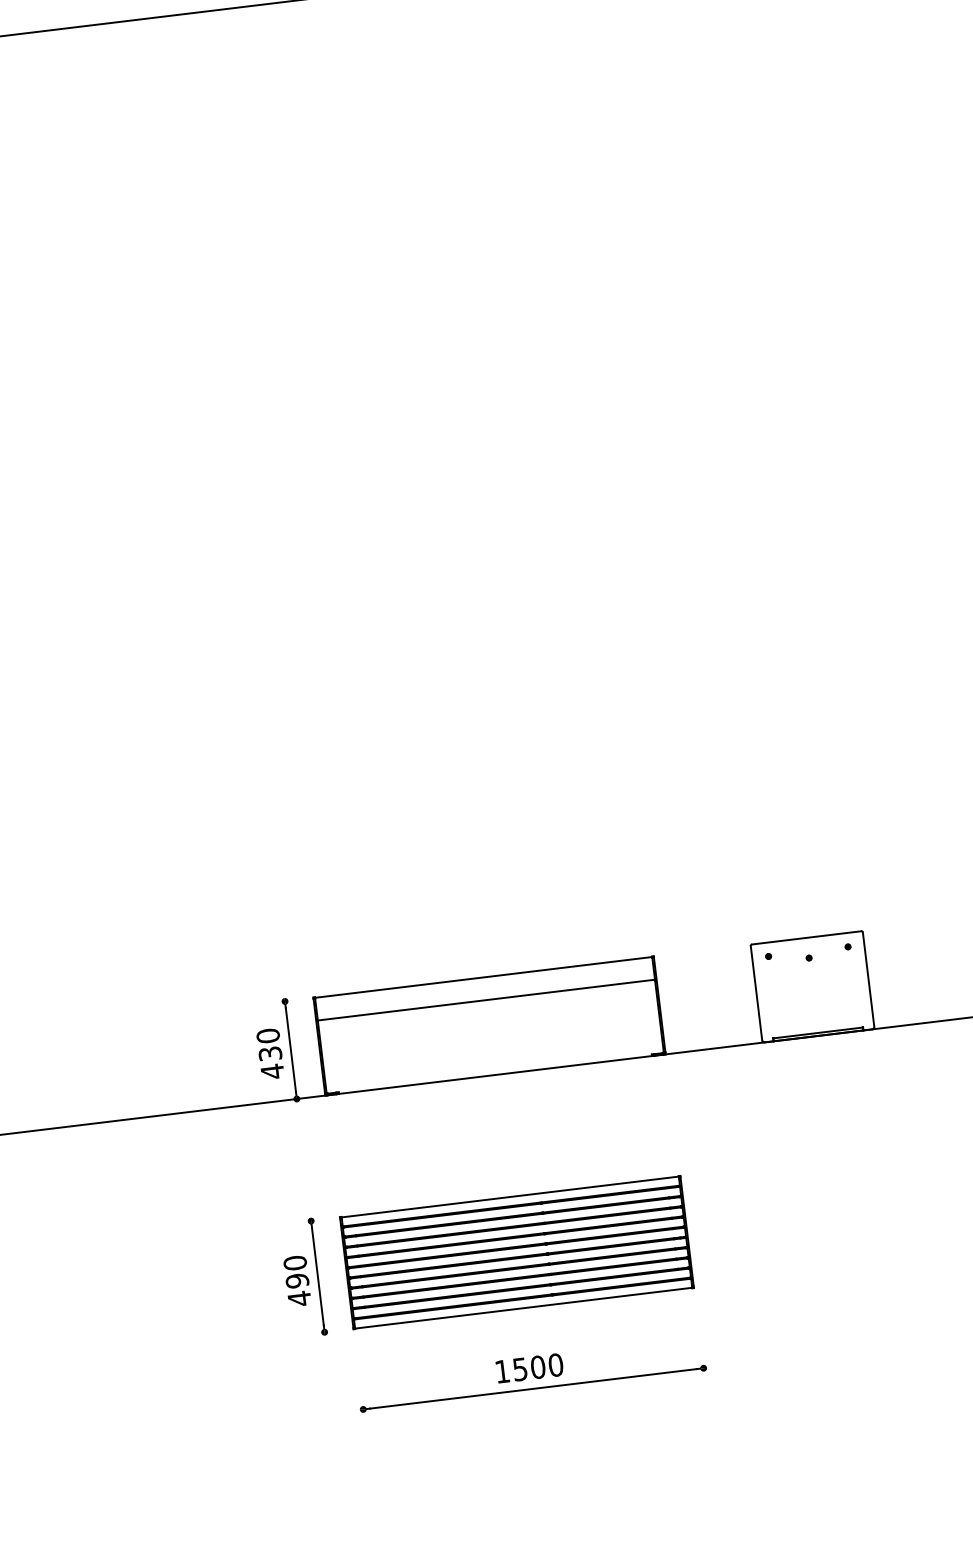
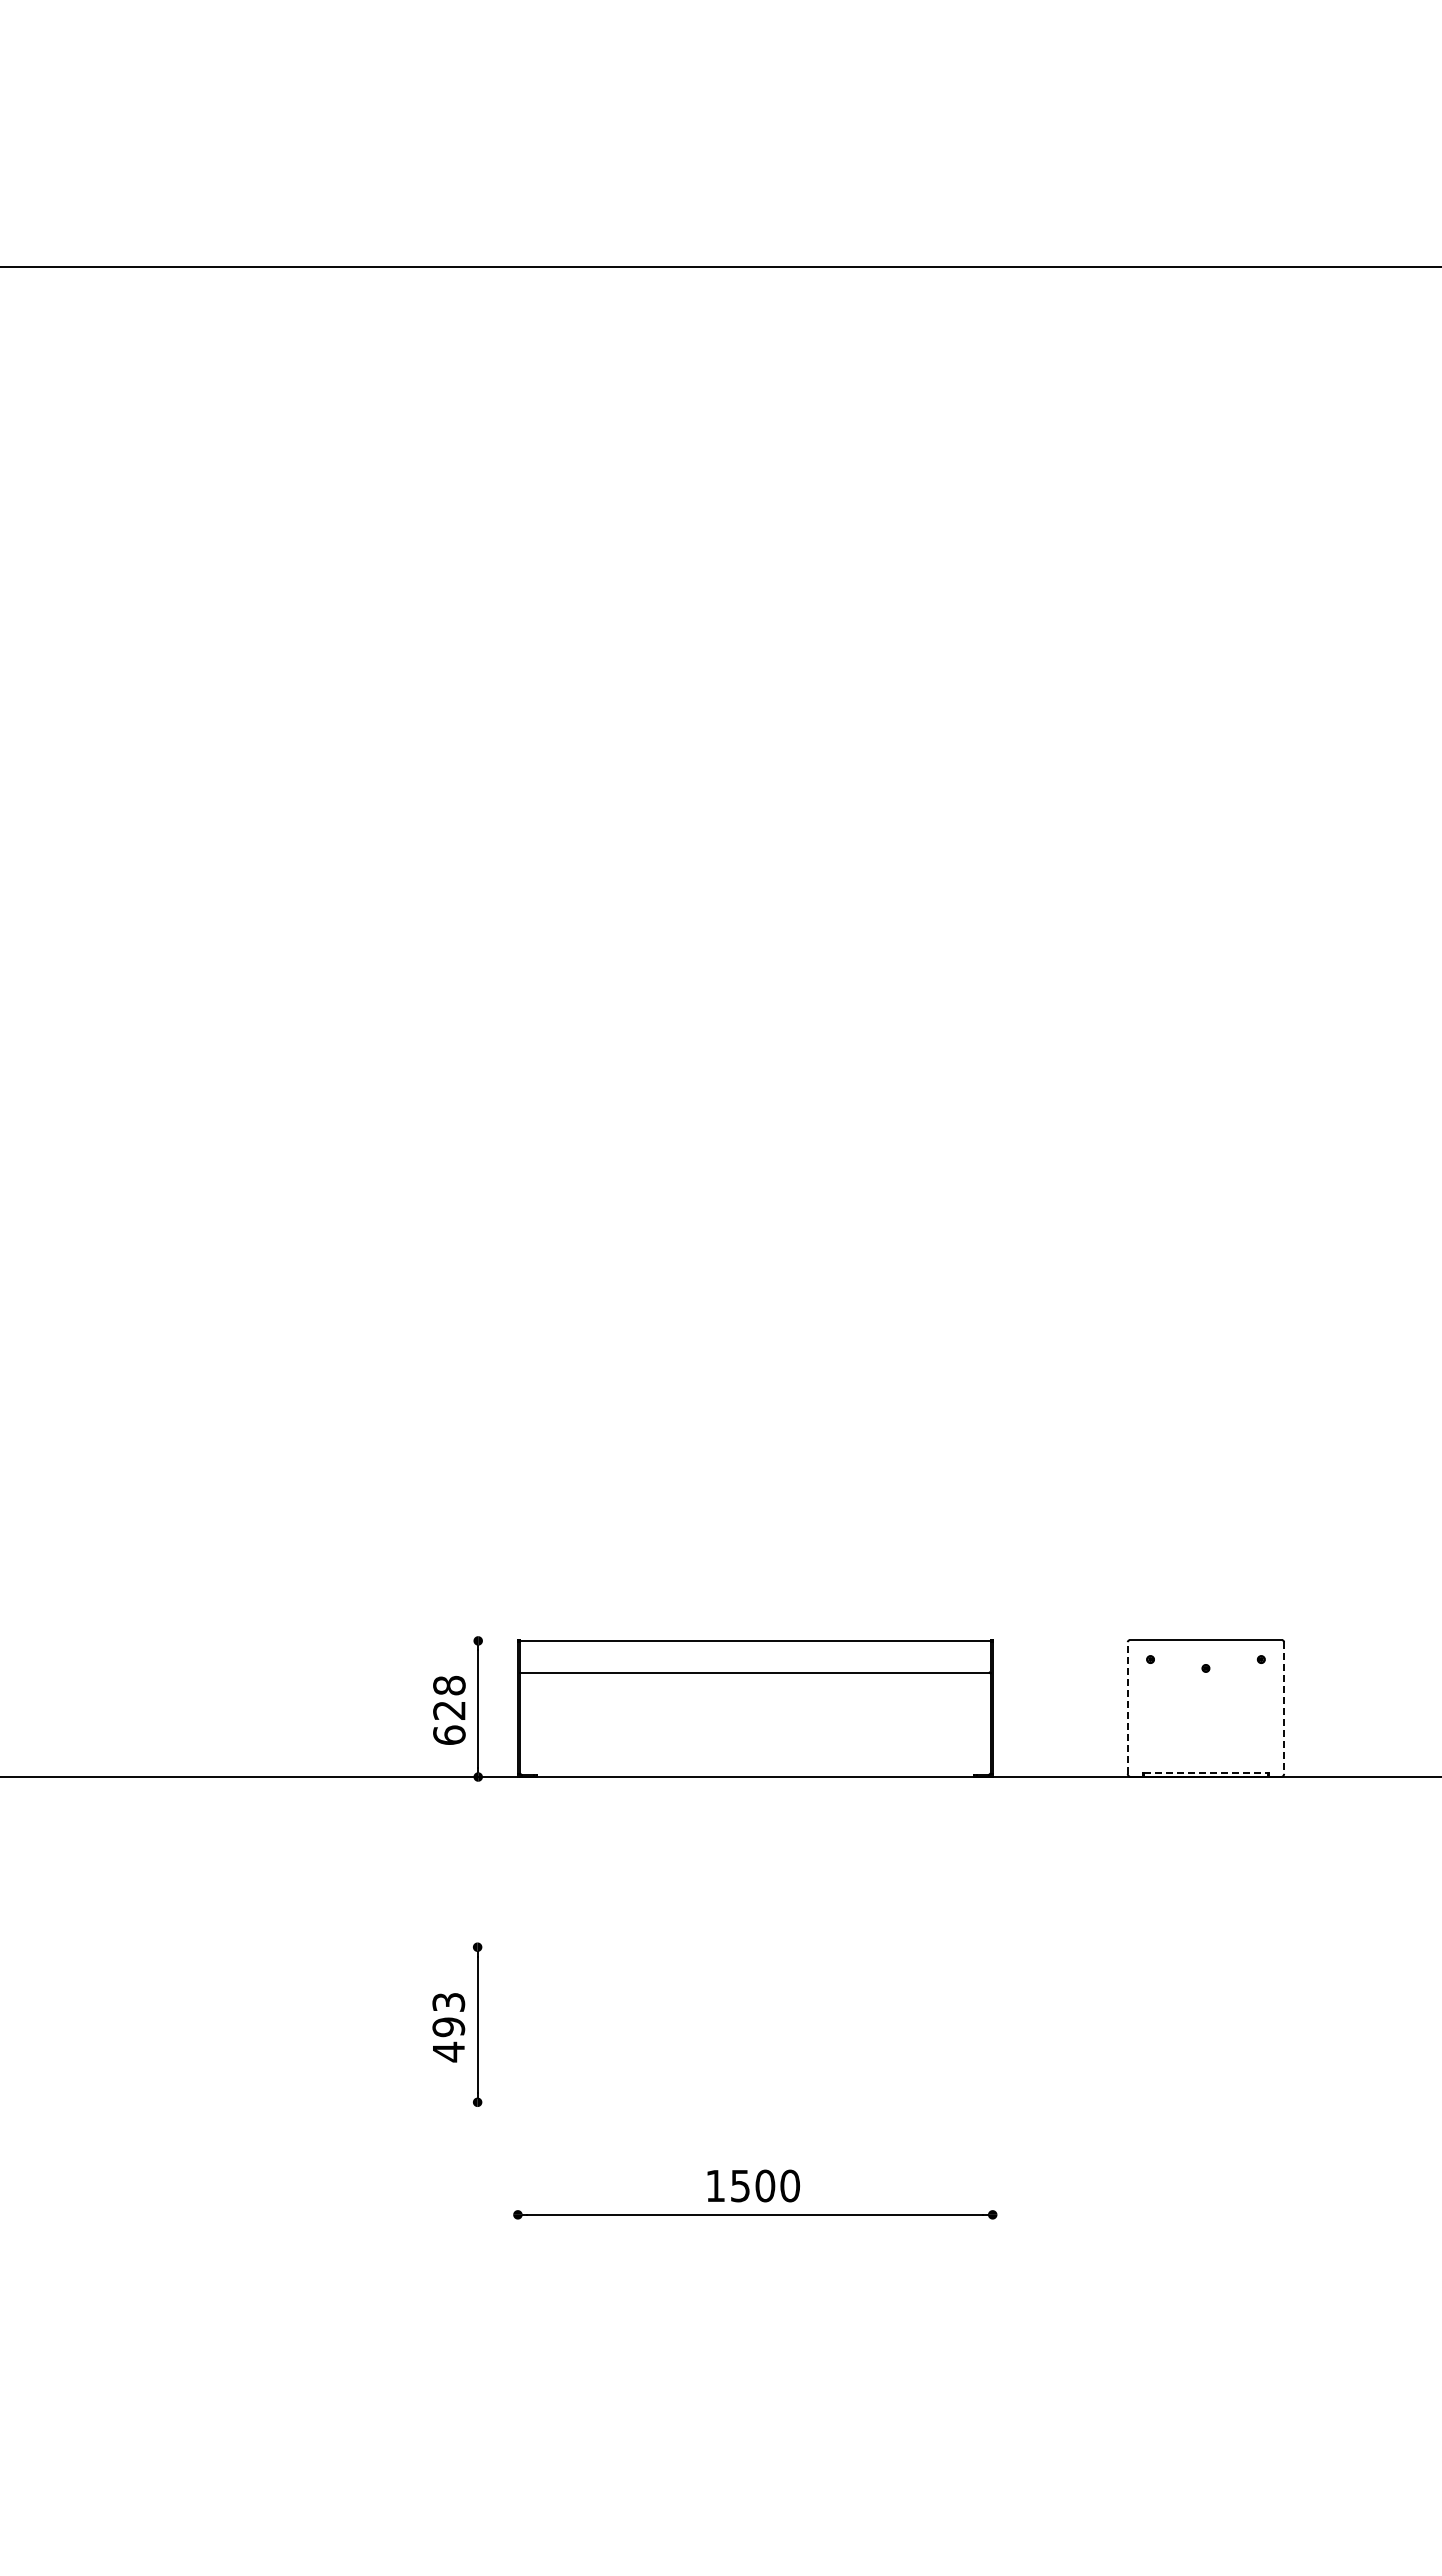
line: (868, 979) -> (1284, 1708), solid -> dashed
line: (756, 993) -> (1127, 1708), solid -> dashed
line: (818, 1032) -> (1206, 1772), solid -> dashed
text: (270, 1053) -> (449, 1710), 430 -> 628
part: (517, 1252) -> (755, 2024), removed
text: (295, 1263) -> (448, 2002), 490 -> 493

